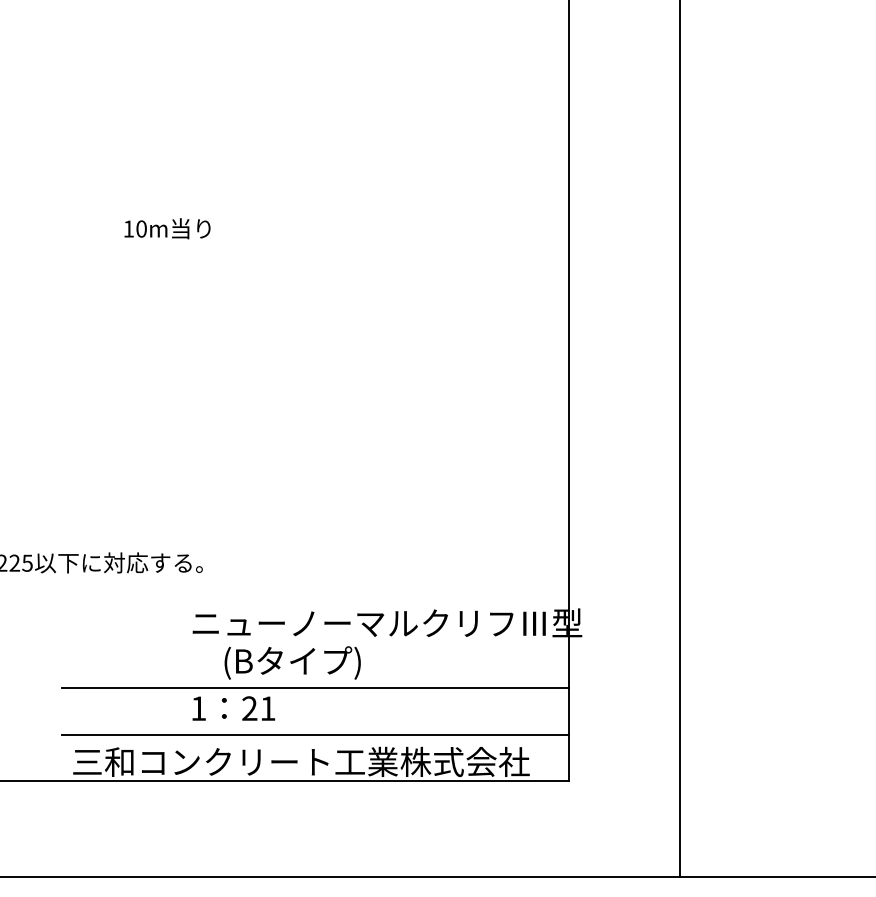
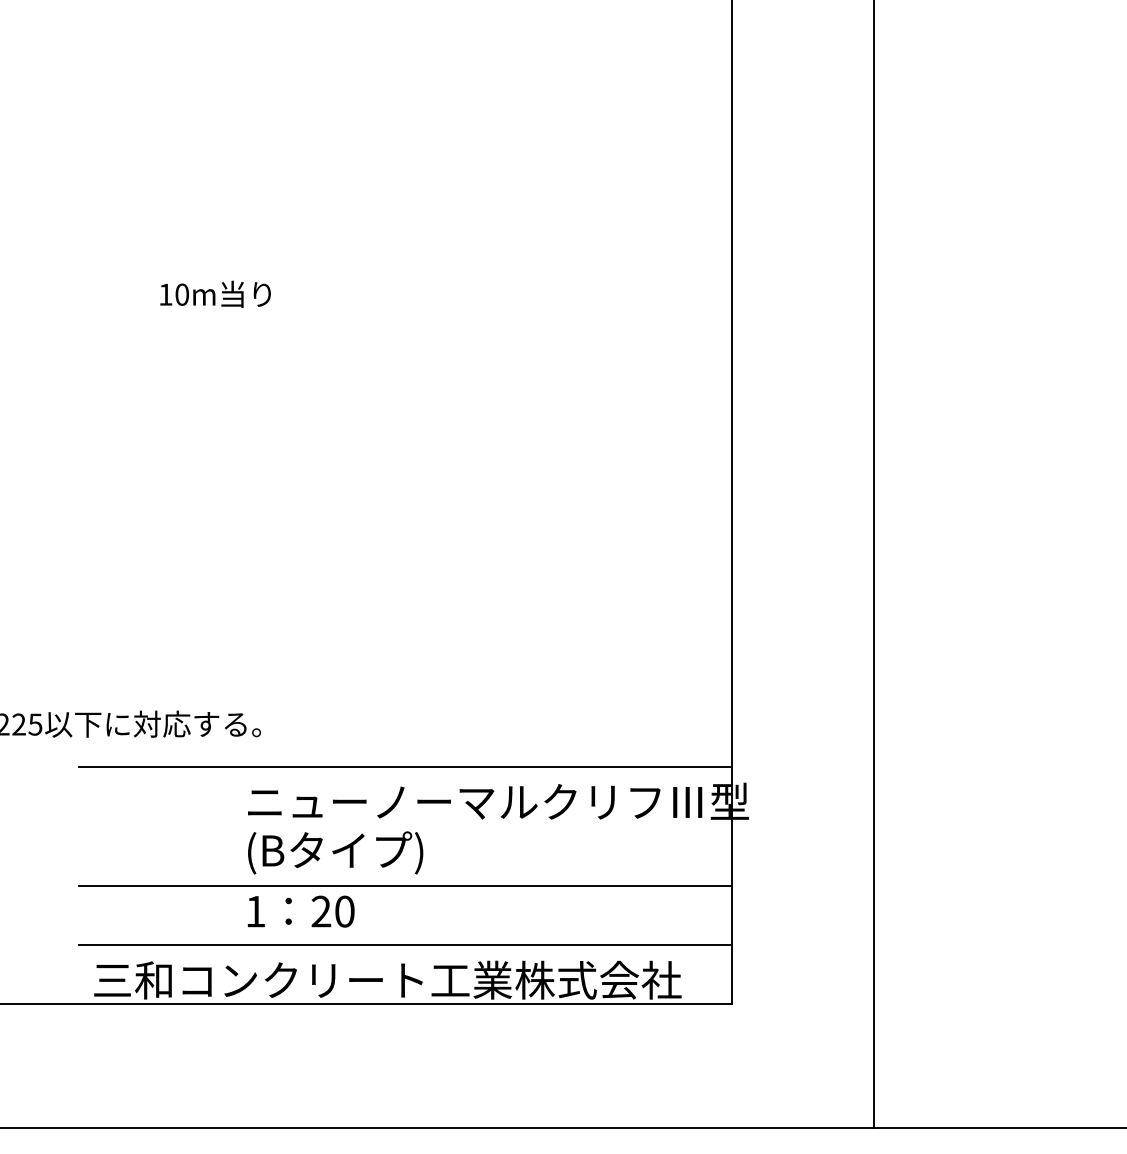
line: (315, 595) -> (405, 766), added
text: (292, 662) -> (335, 852), moved
text: (267, 708) -> (344, 911), 21 -> 20

